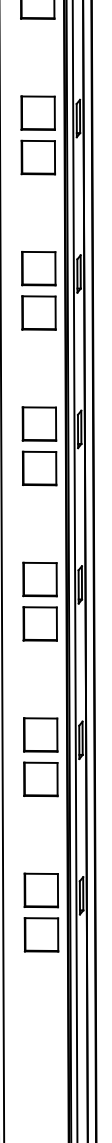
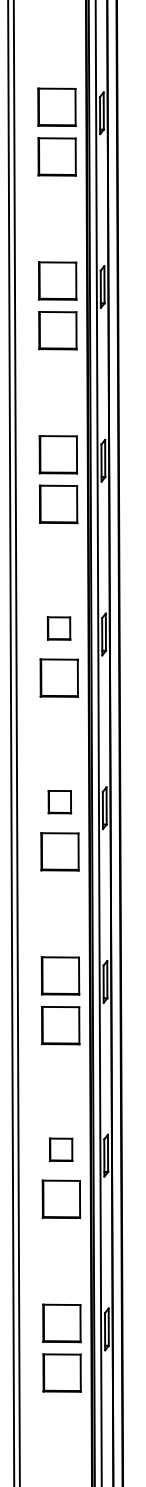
part: (38, 268) -> (58, 628), size x0.6
part: (39, 423) -> (59, 801), size x0.6
part: (40, 734) -> (60, 1149), size x0.6

